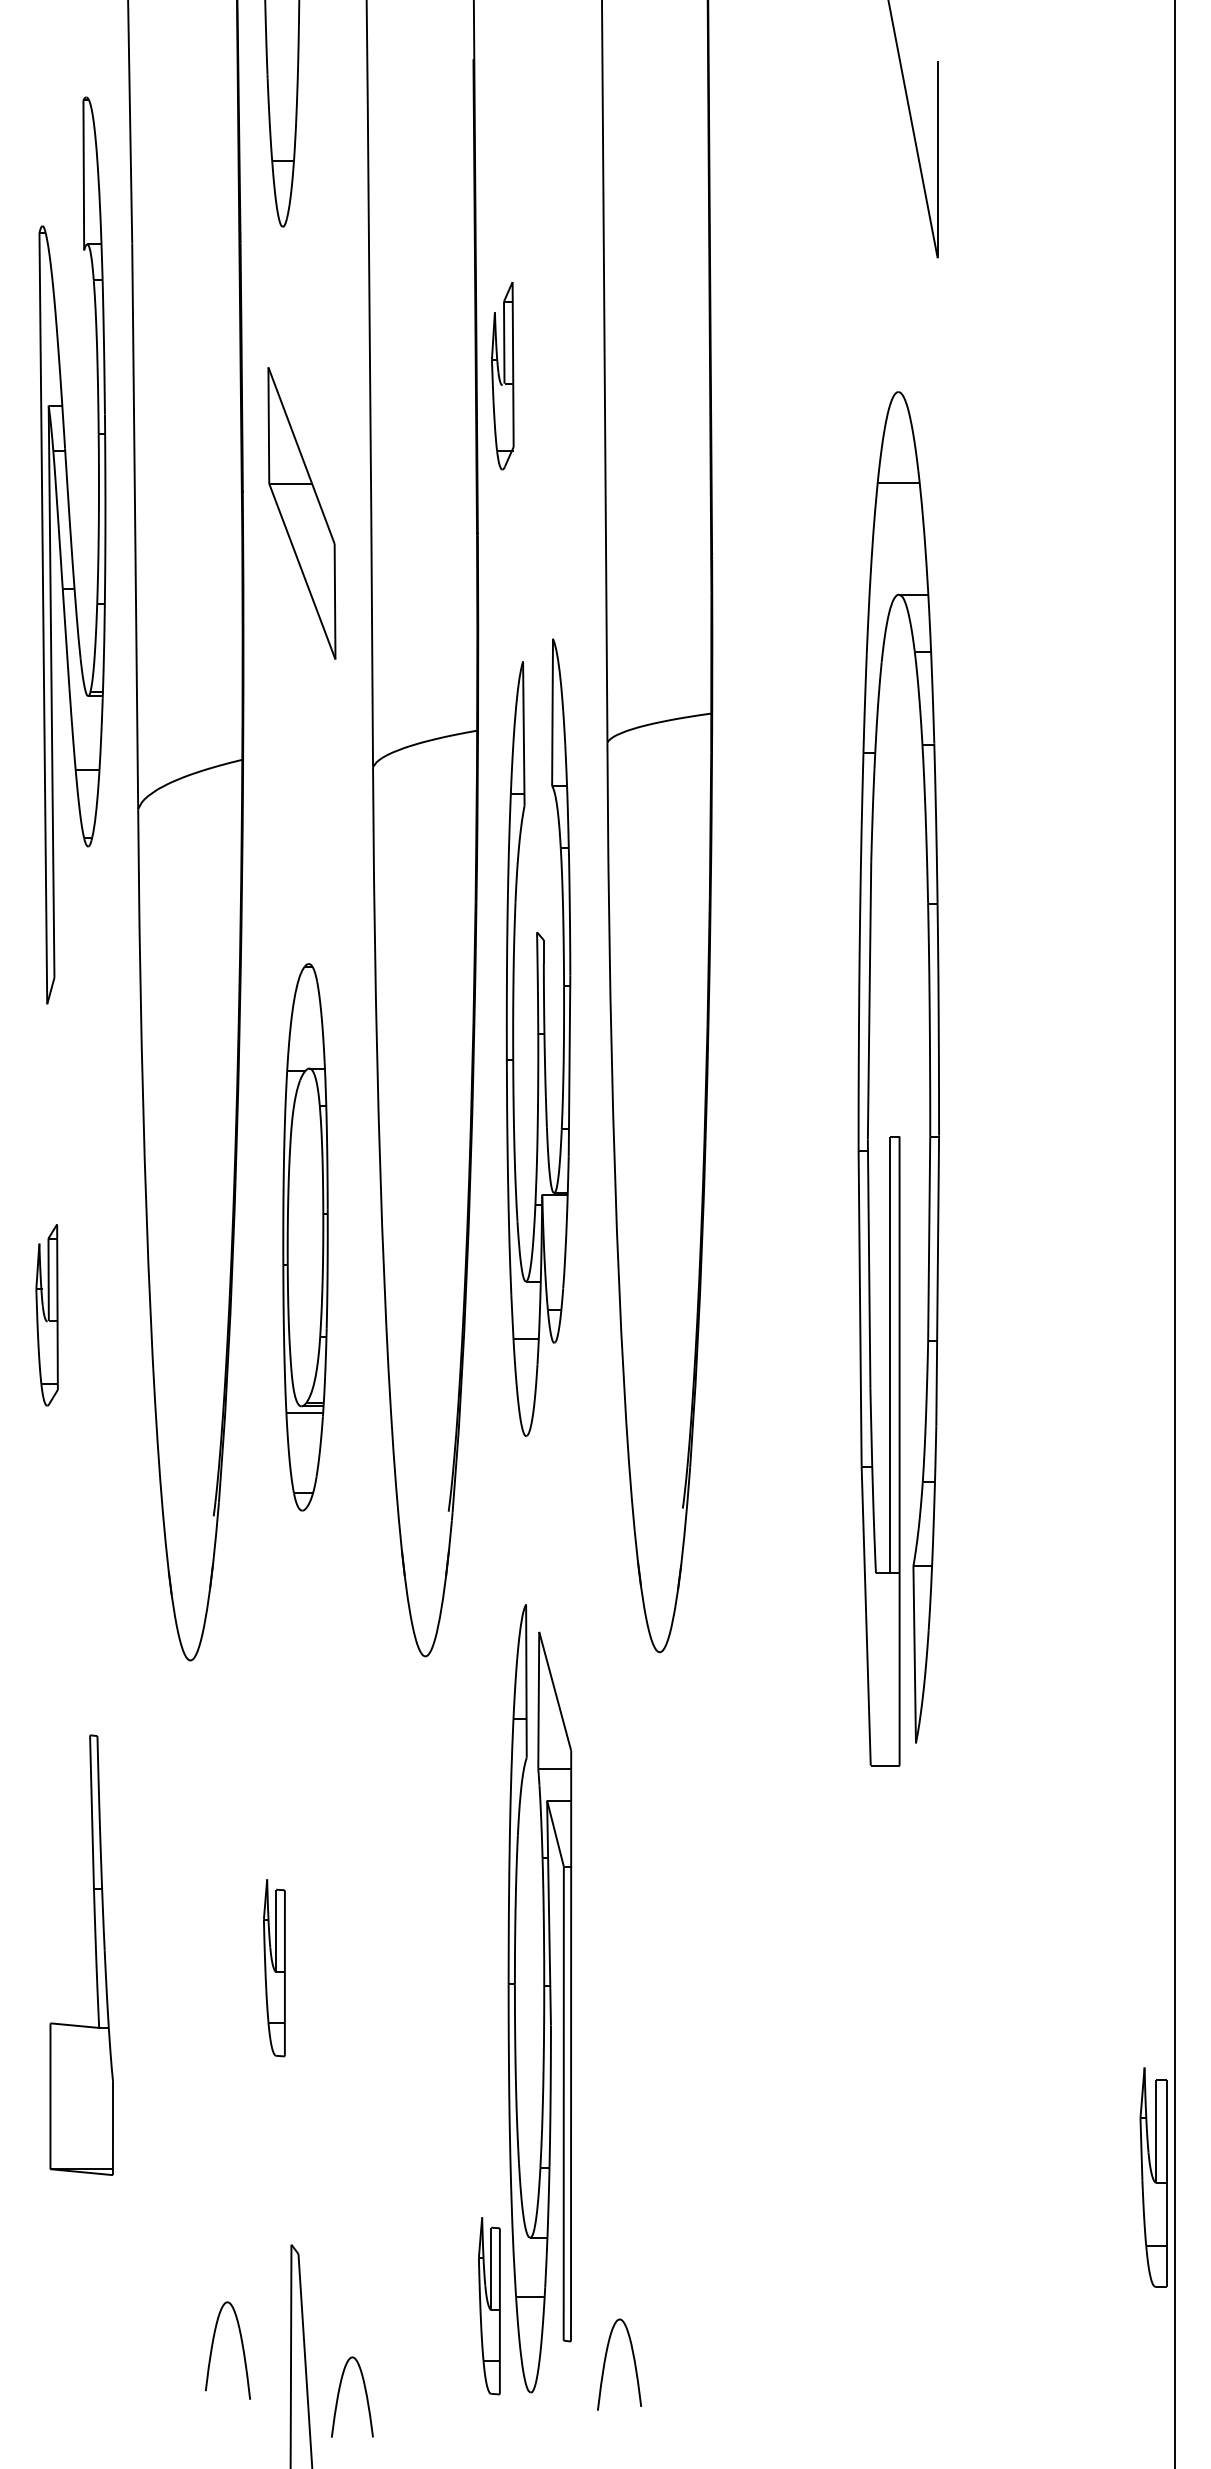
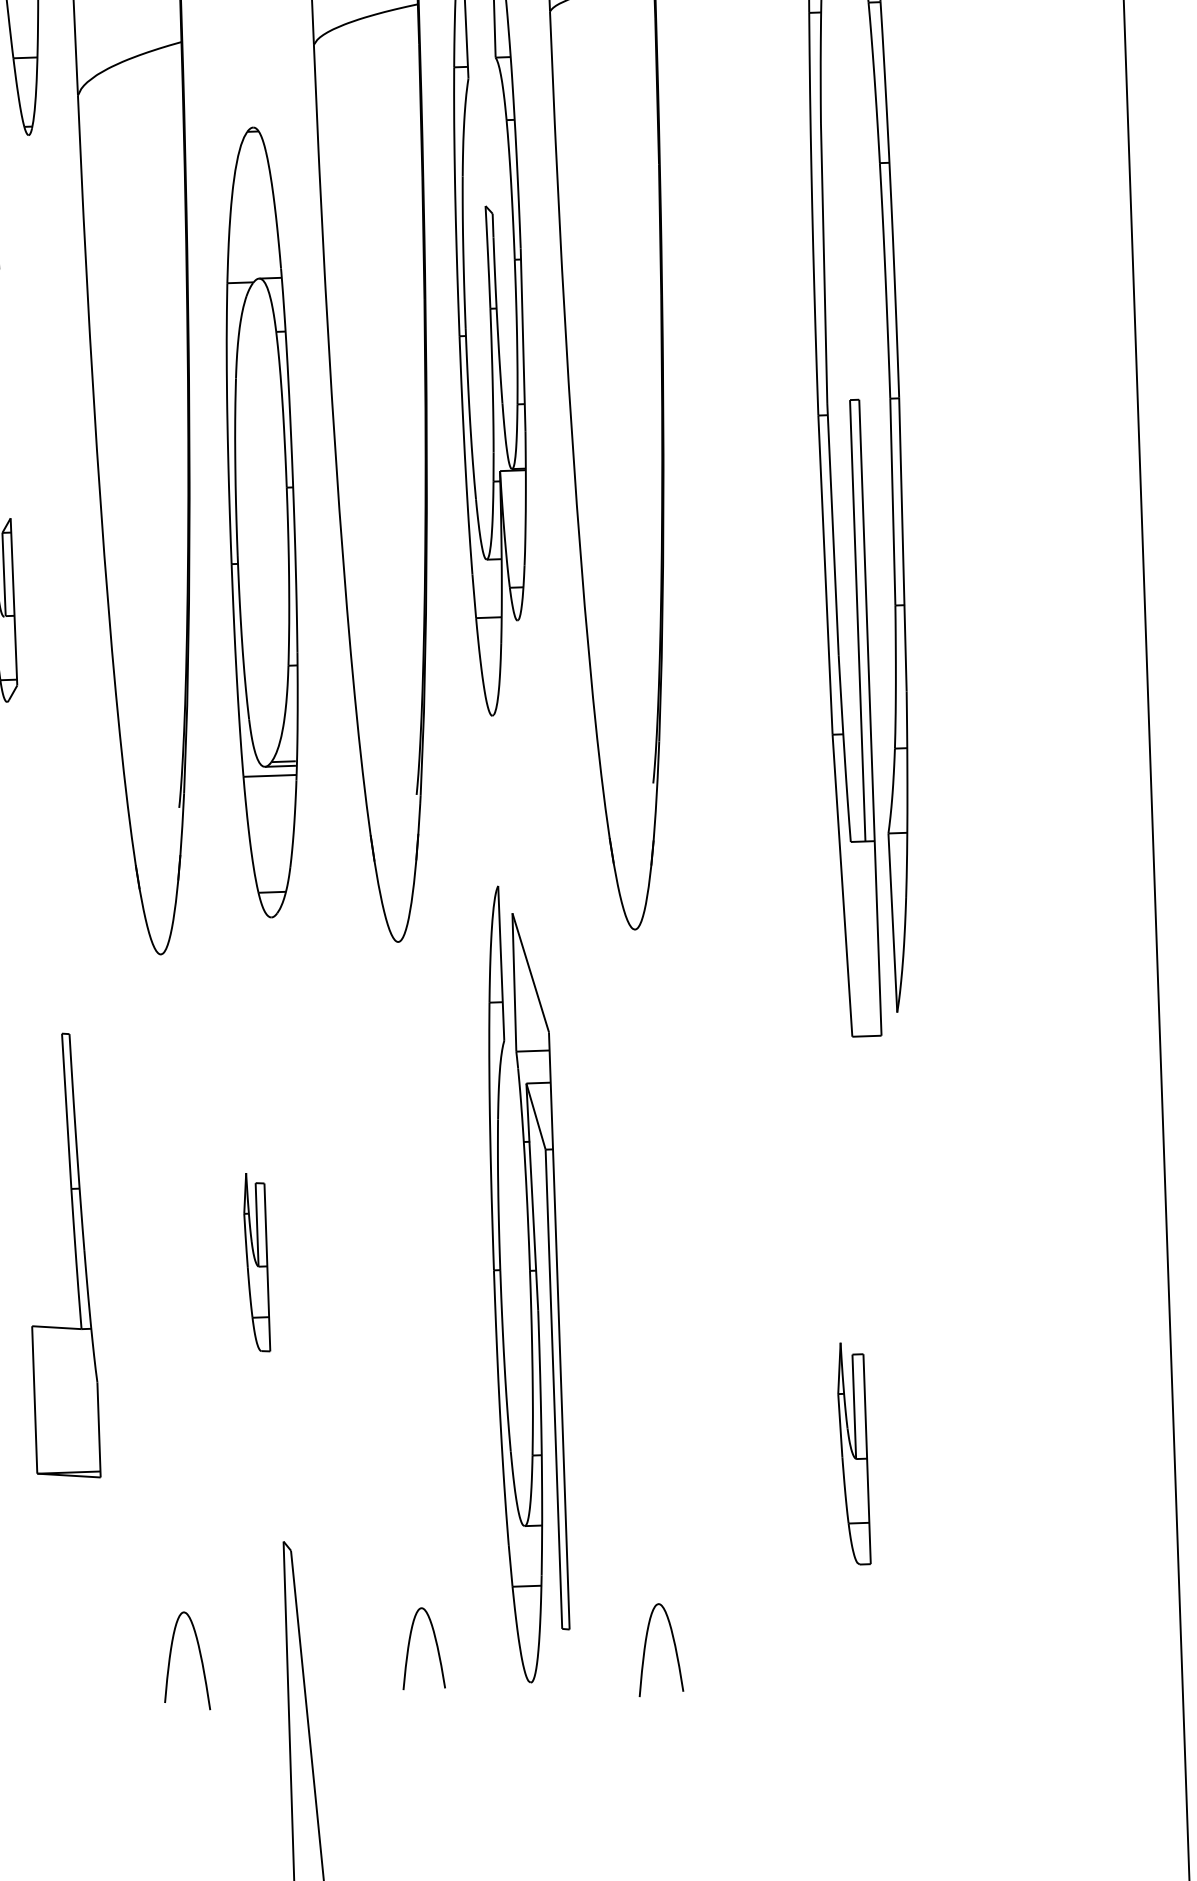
part: (305, 1237) -> (262, 522), size x1.43
part: (1153, 2177) -> (853, 1453), moved
part: (489, 2306) -> (486, 1596), removed
curve: (213, 2345) -> (171, 1656), moved
curve: (605, 2364) -> (645, 1650), moved
curve: (365, 2395) -> (436, 1646), moved

